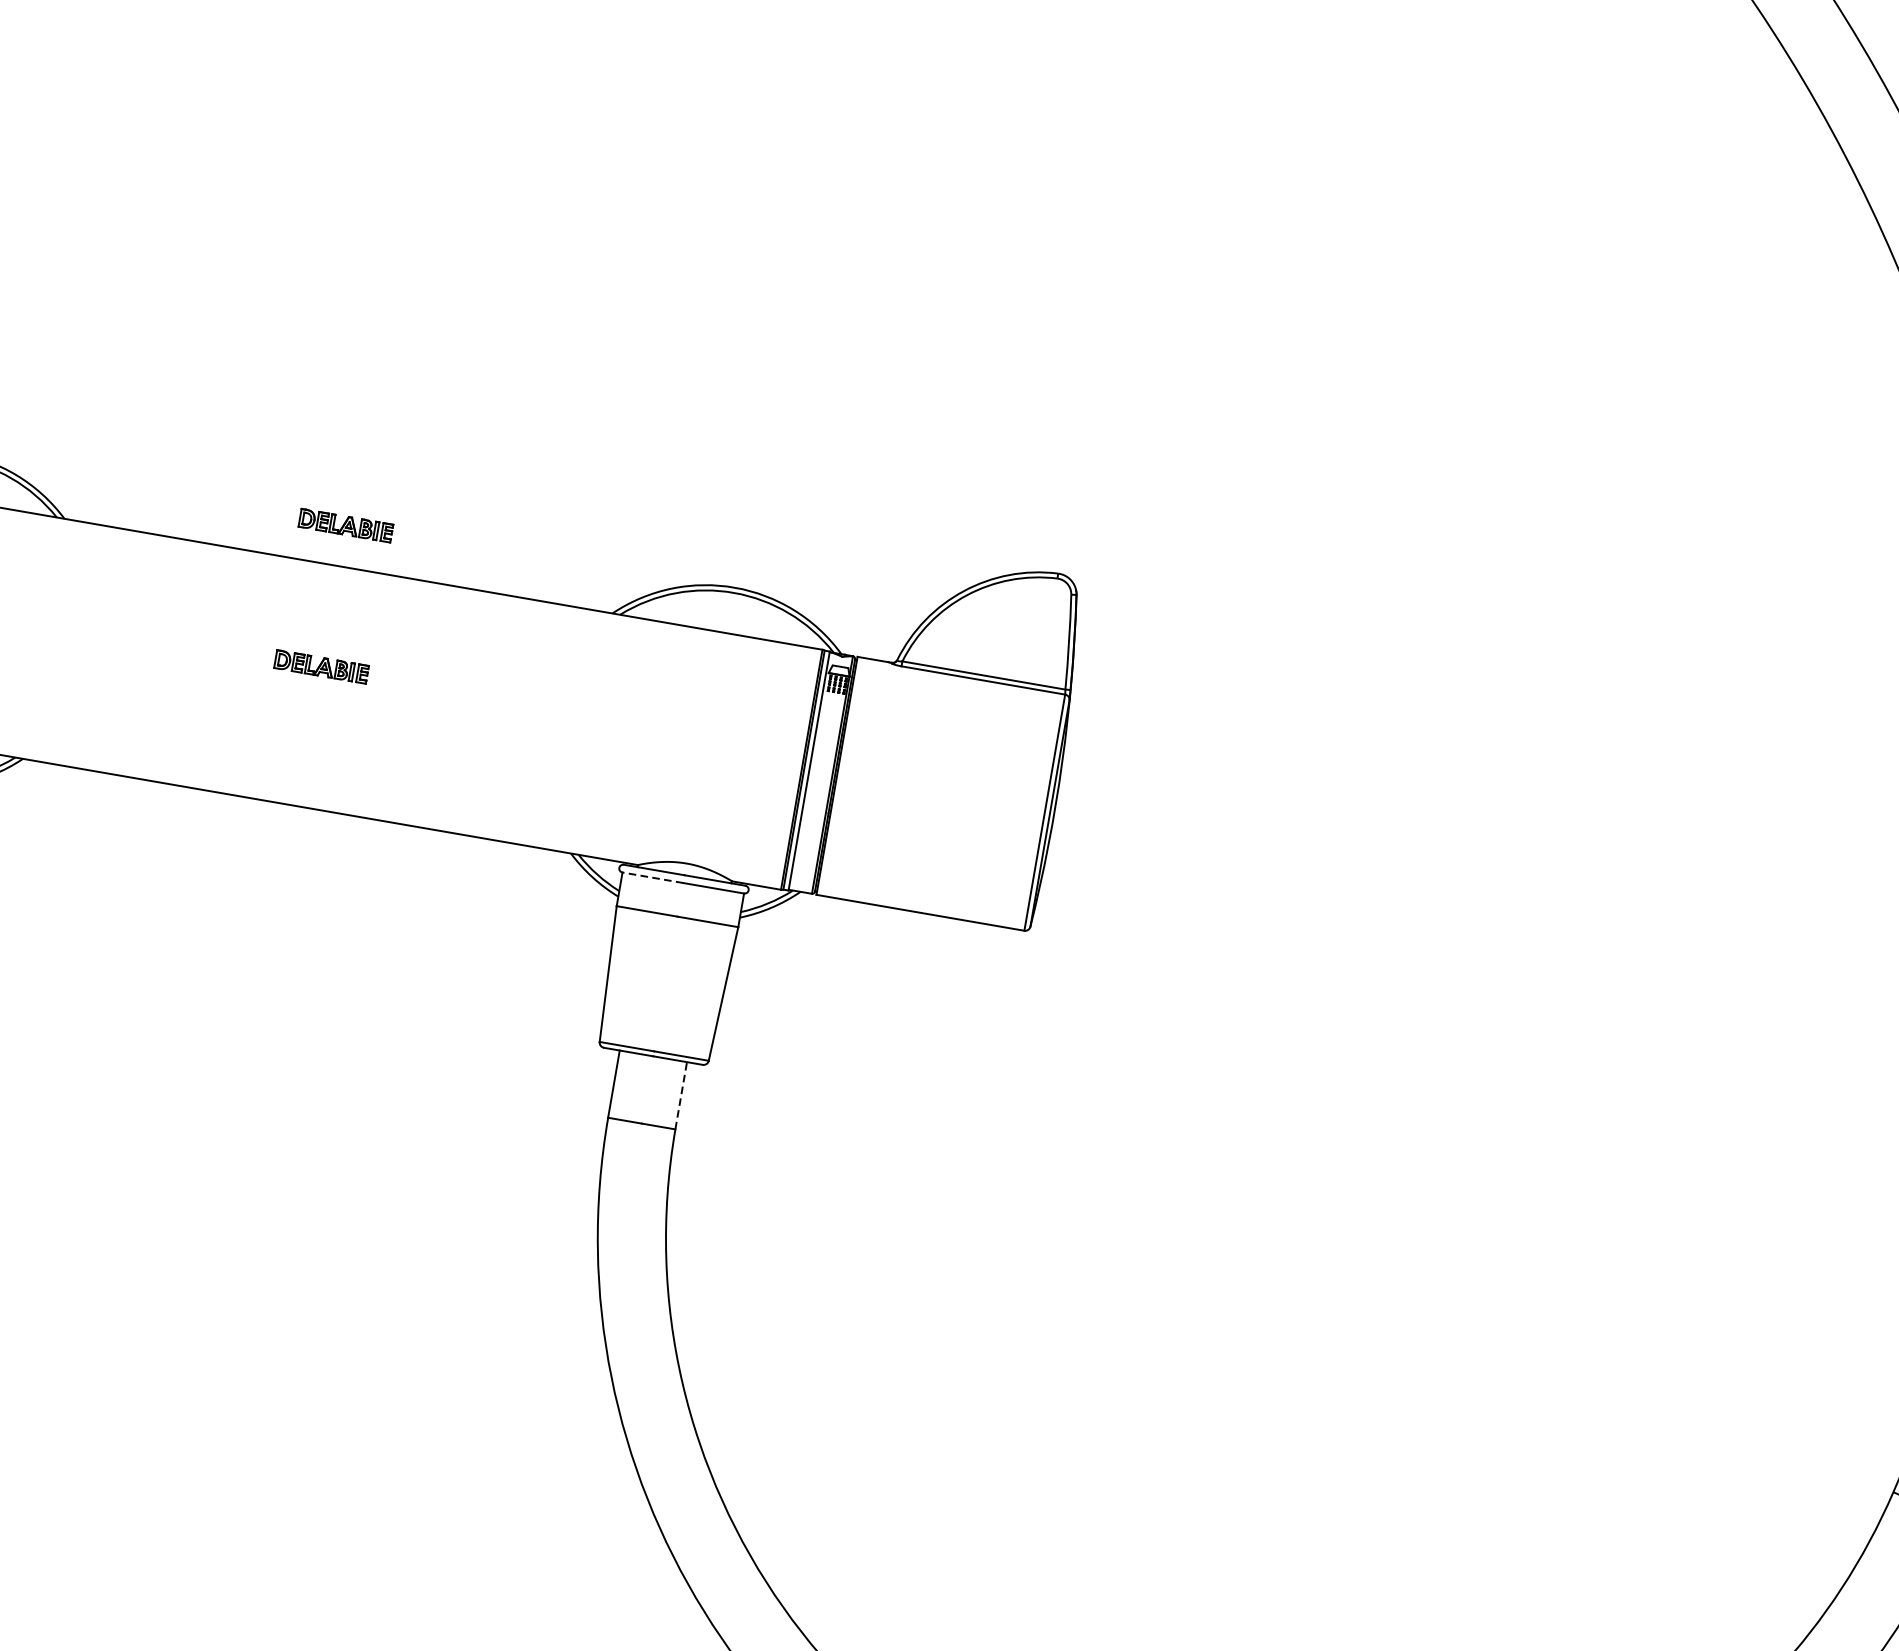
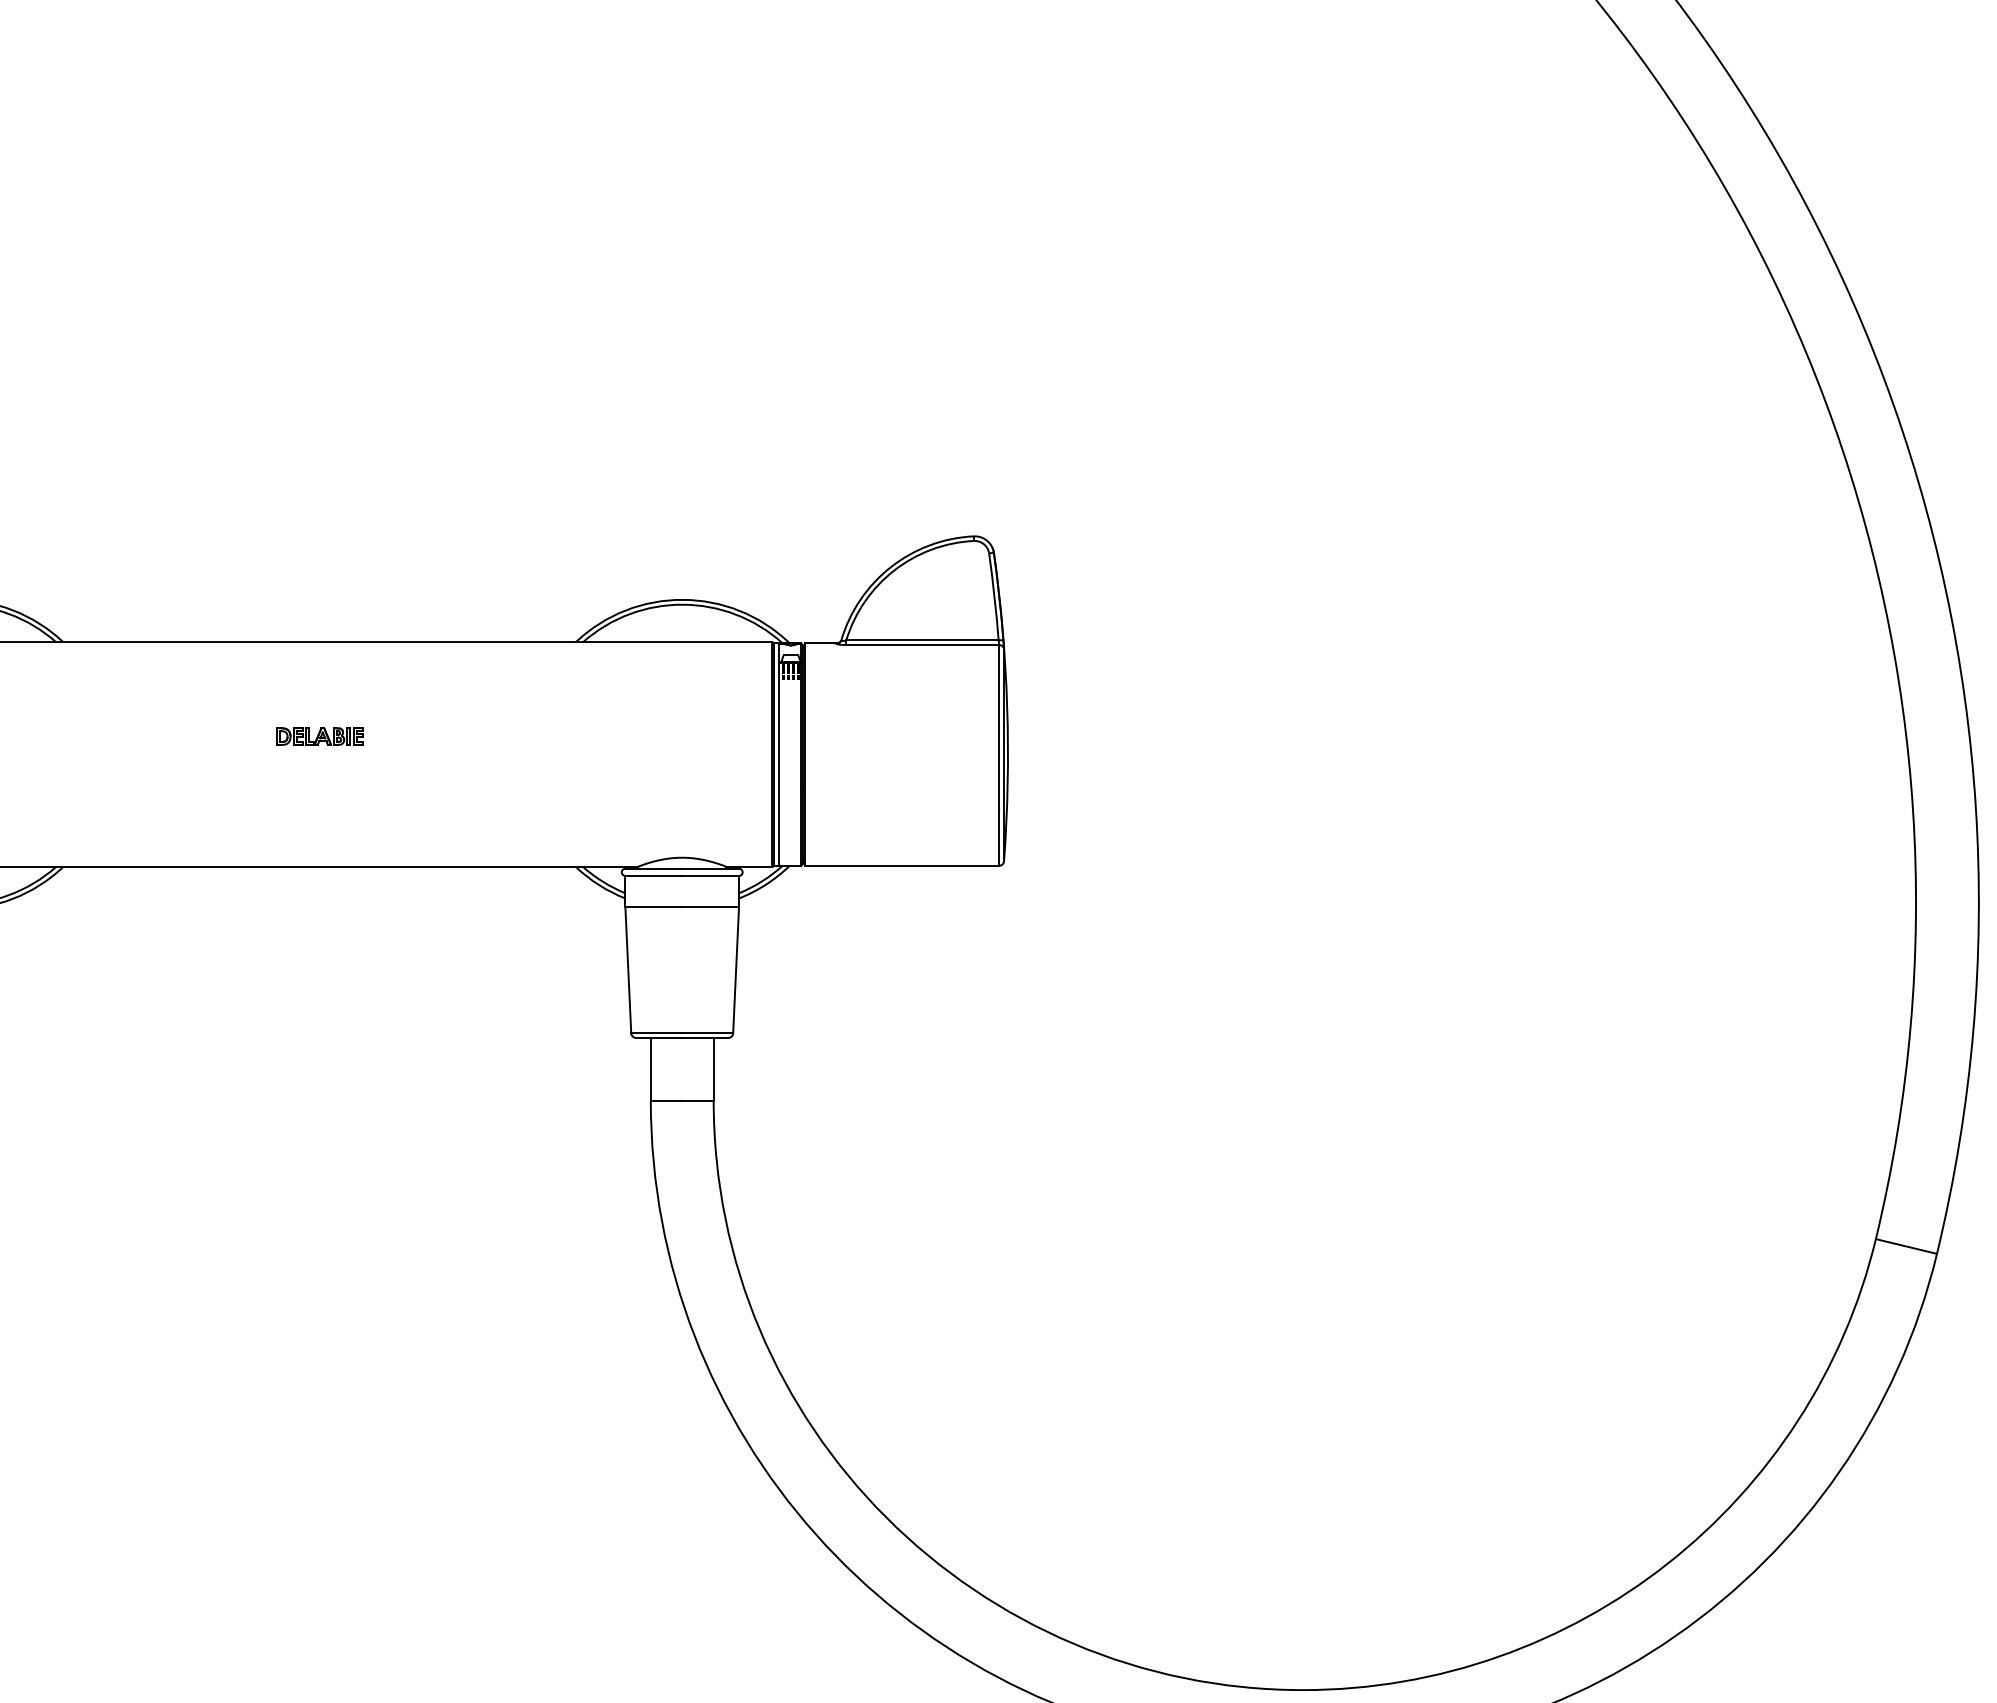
part: (345, 525) -> (319, 604), removed
line: (652, 877) -> (653, 875), dashed -> solid
line: (681, 1094) -> (713, 1068), dashed -> solid

